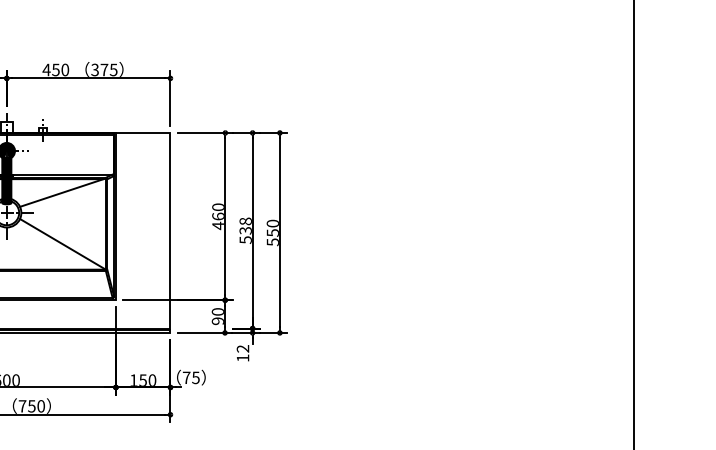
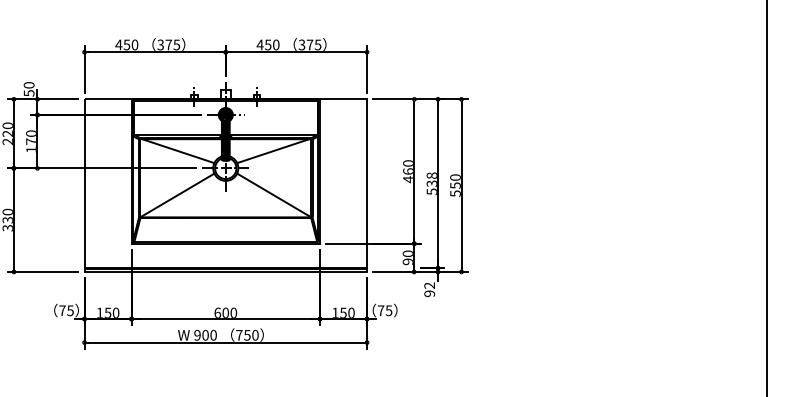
text: (242, 357) -> (429, 293), 12 -> 92

